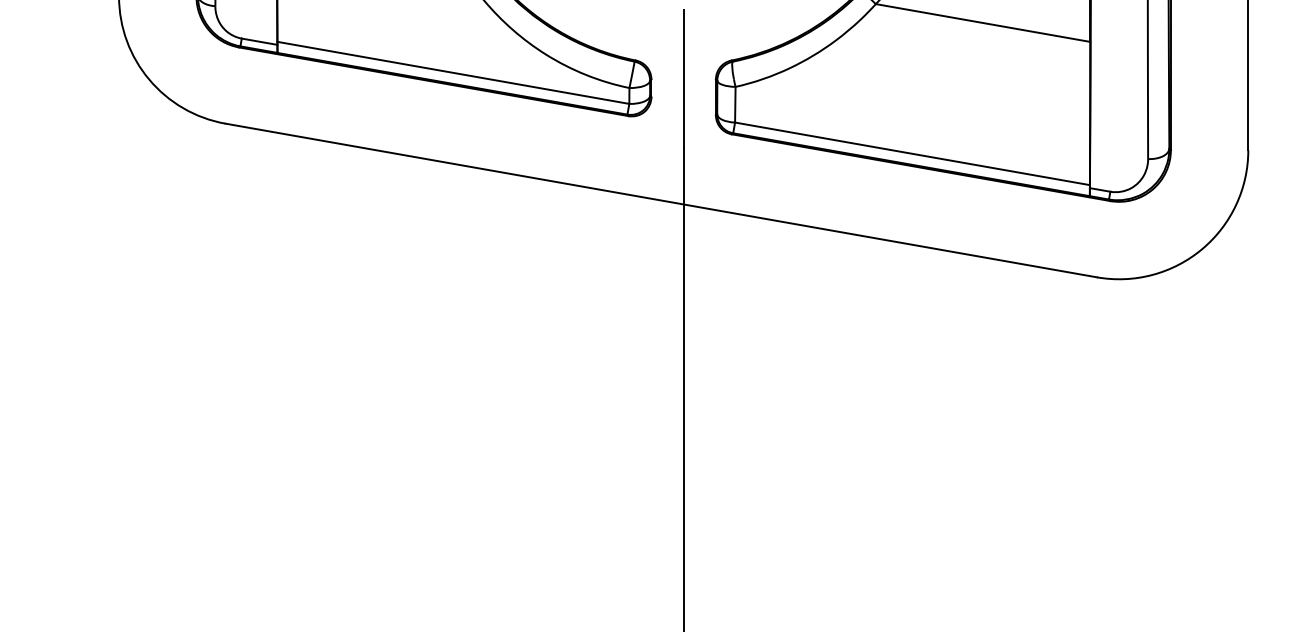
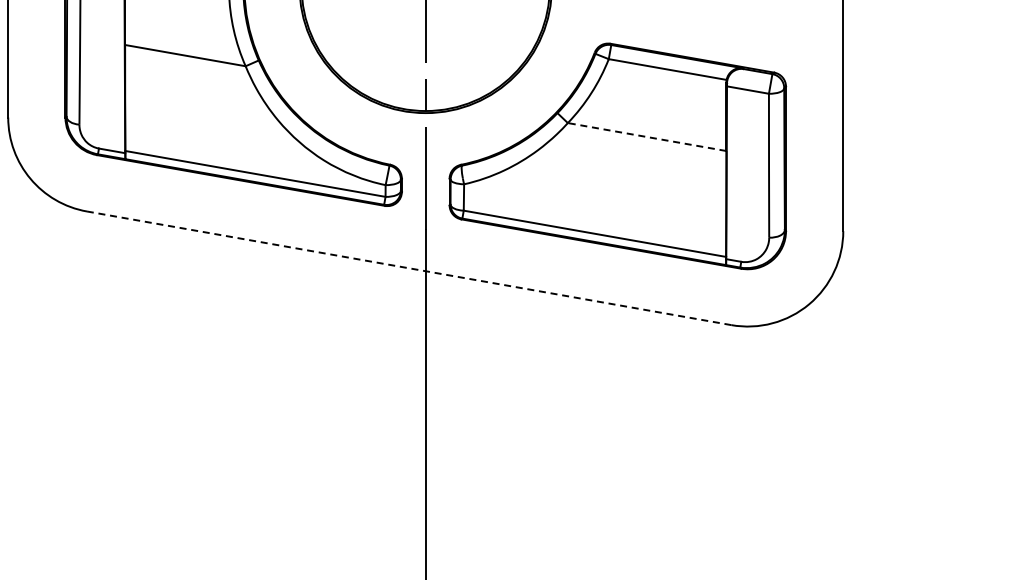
line: (982, 22) -> (646, 136), solid -> dashed
line: (660, 200) -> (408, 268), solid -> dashed

